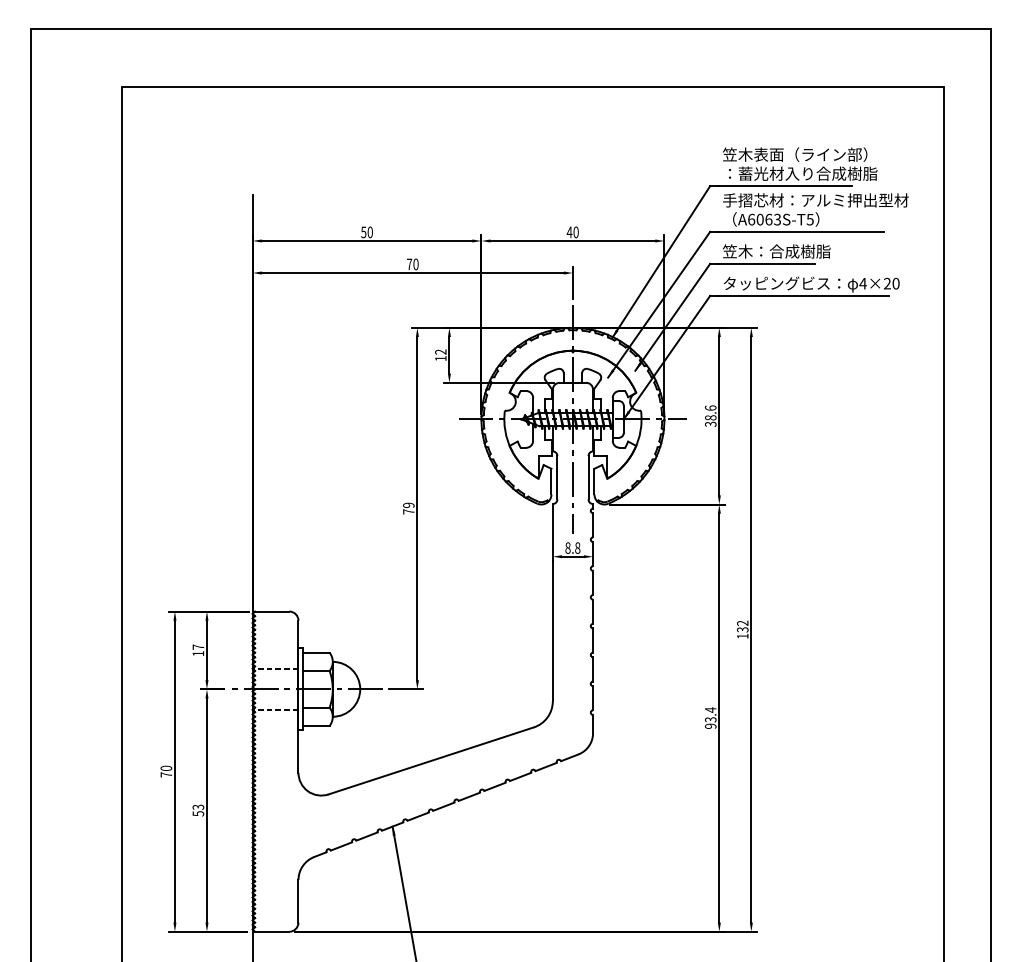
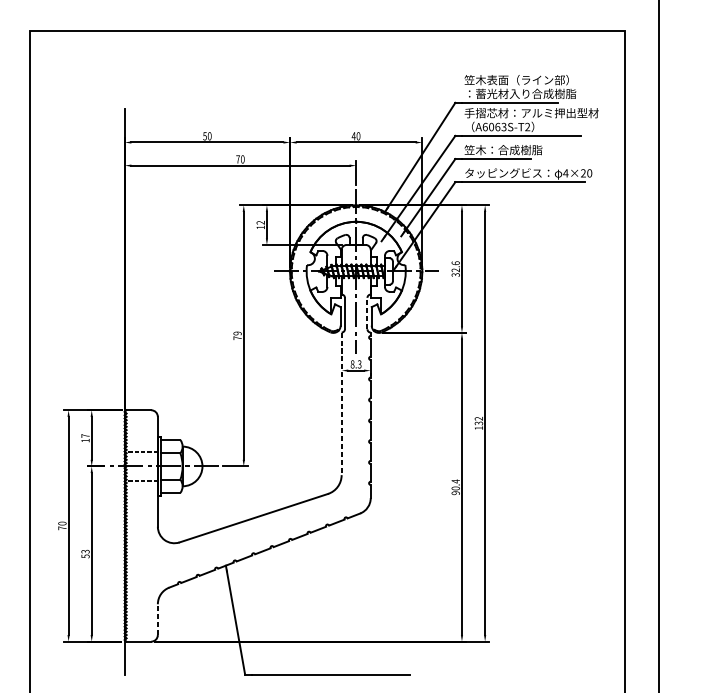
text: (809, 219) -> (527, 126), A6063S-T5 -> A6063S-T2
text: (710, 417) -> (455, 270), 38.6 -> 32.6
line: (588, 477) -> (367, 313), solid -> dashed
text: (577, 547) -> (359, 363), 8.8 -> 8.3
line: (552, 602) -> (341, 403), solid -> dashed
text: (710, 719) -> (455, 488), 93.4 -> 90.4
line: (298, 900) -> (157, 619), solid -> dashed

